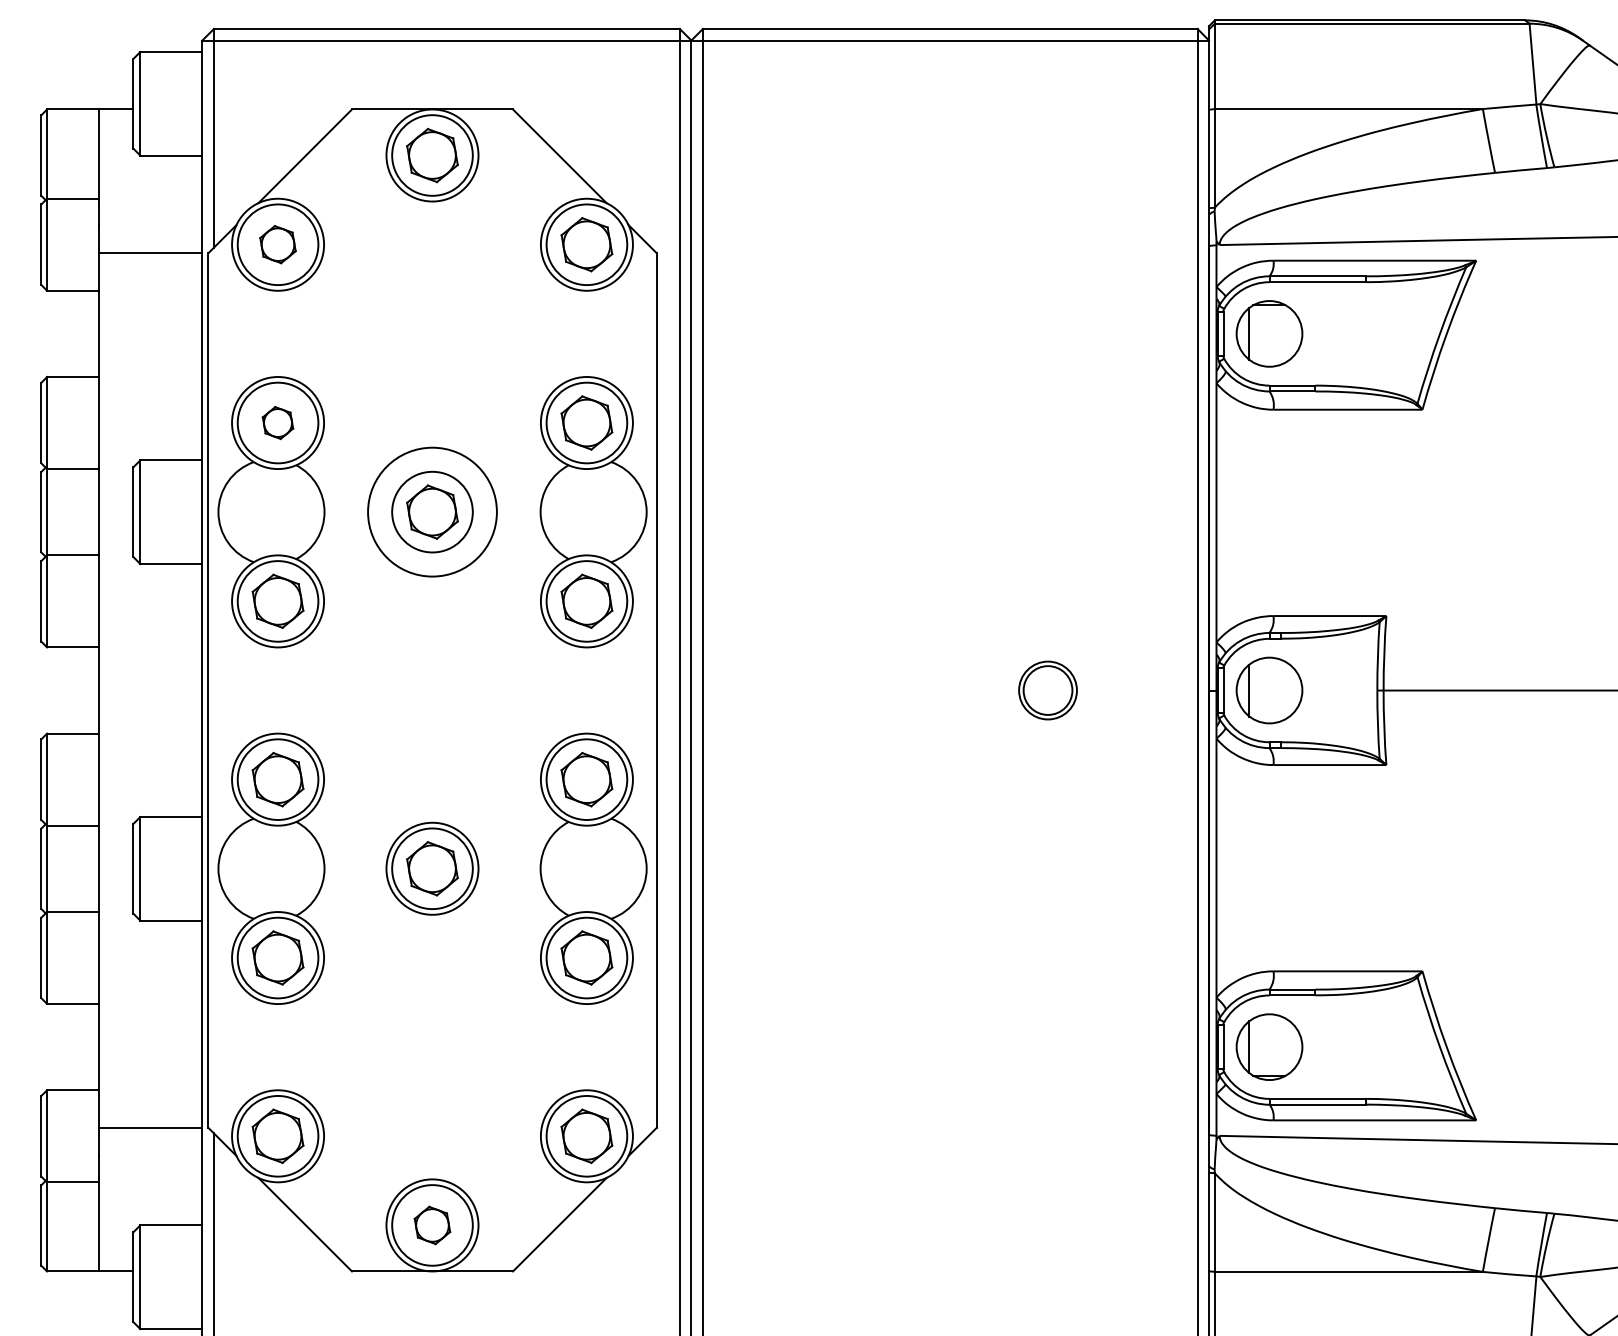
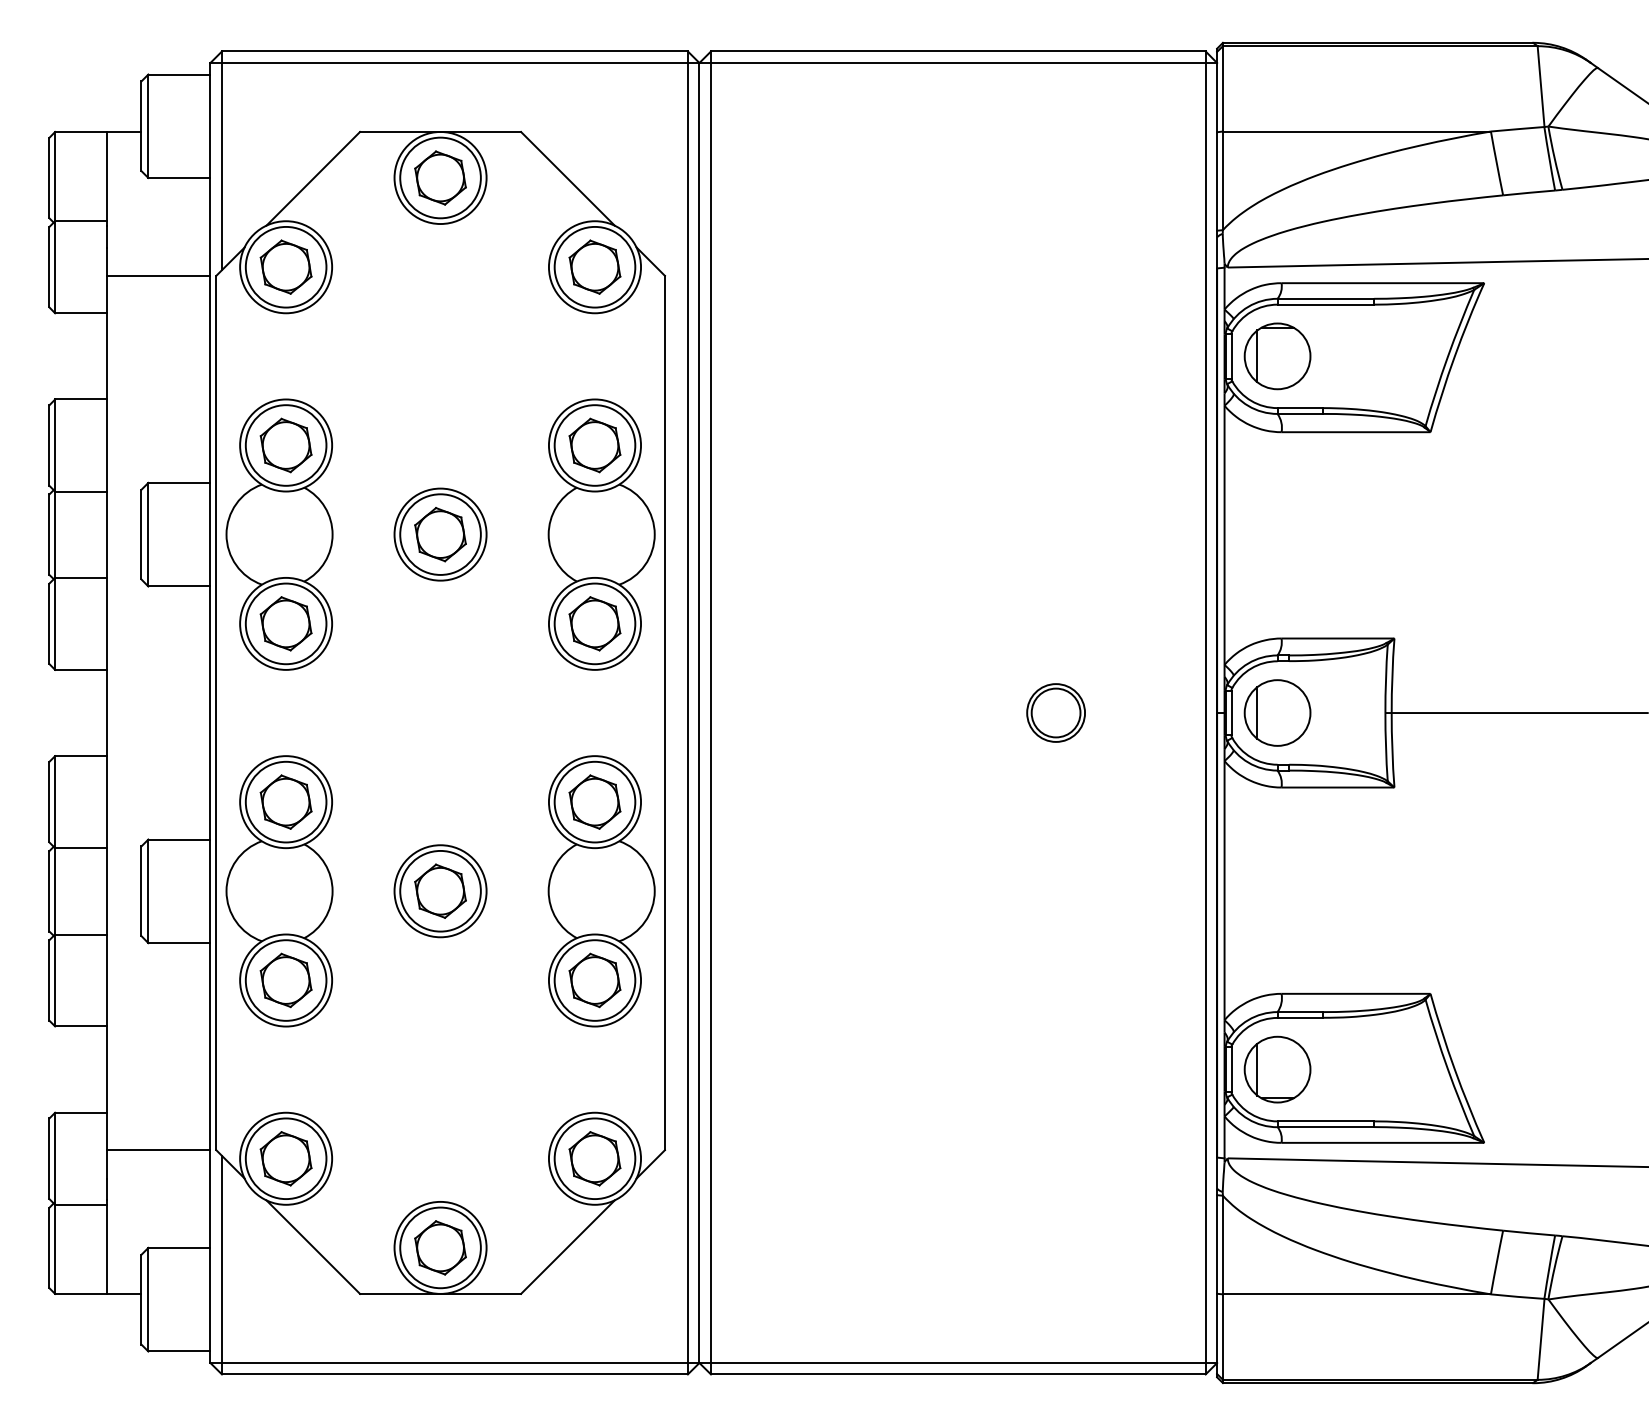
part: (277, 244) -> (285, 266), size x1.43
part: (277, 423) -> (285, 445), size x1.67
circle: (432, 512) -> (440, 534), size x0.71
part: (432, 1225) -> (440, 1247), size x1.43

